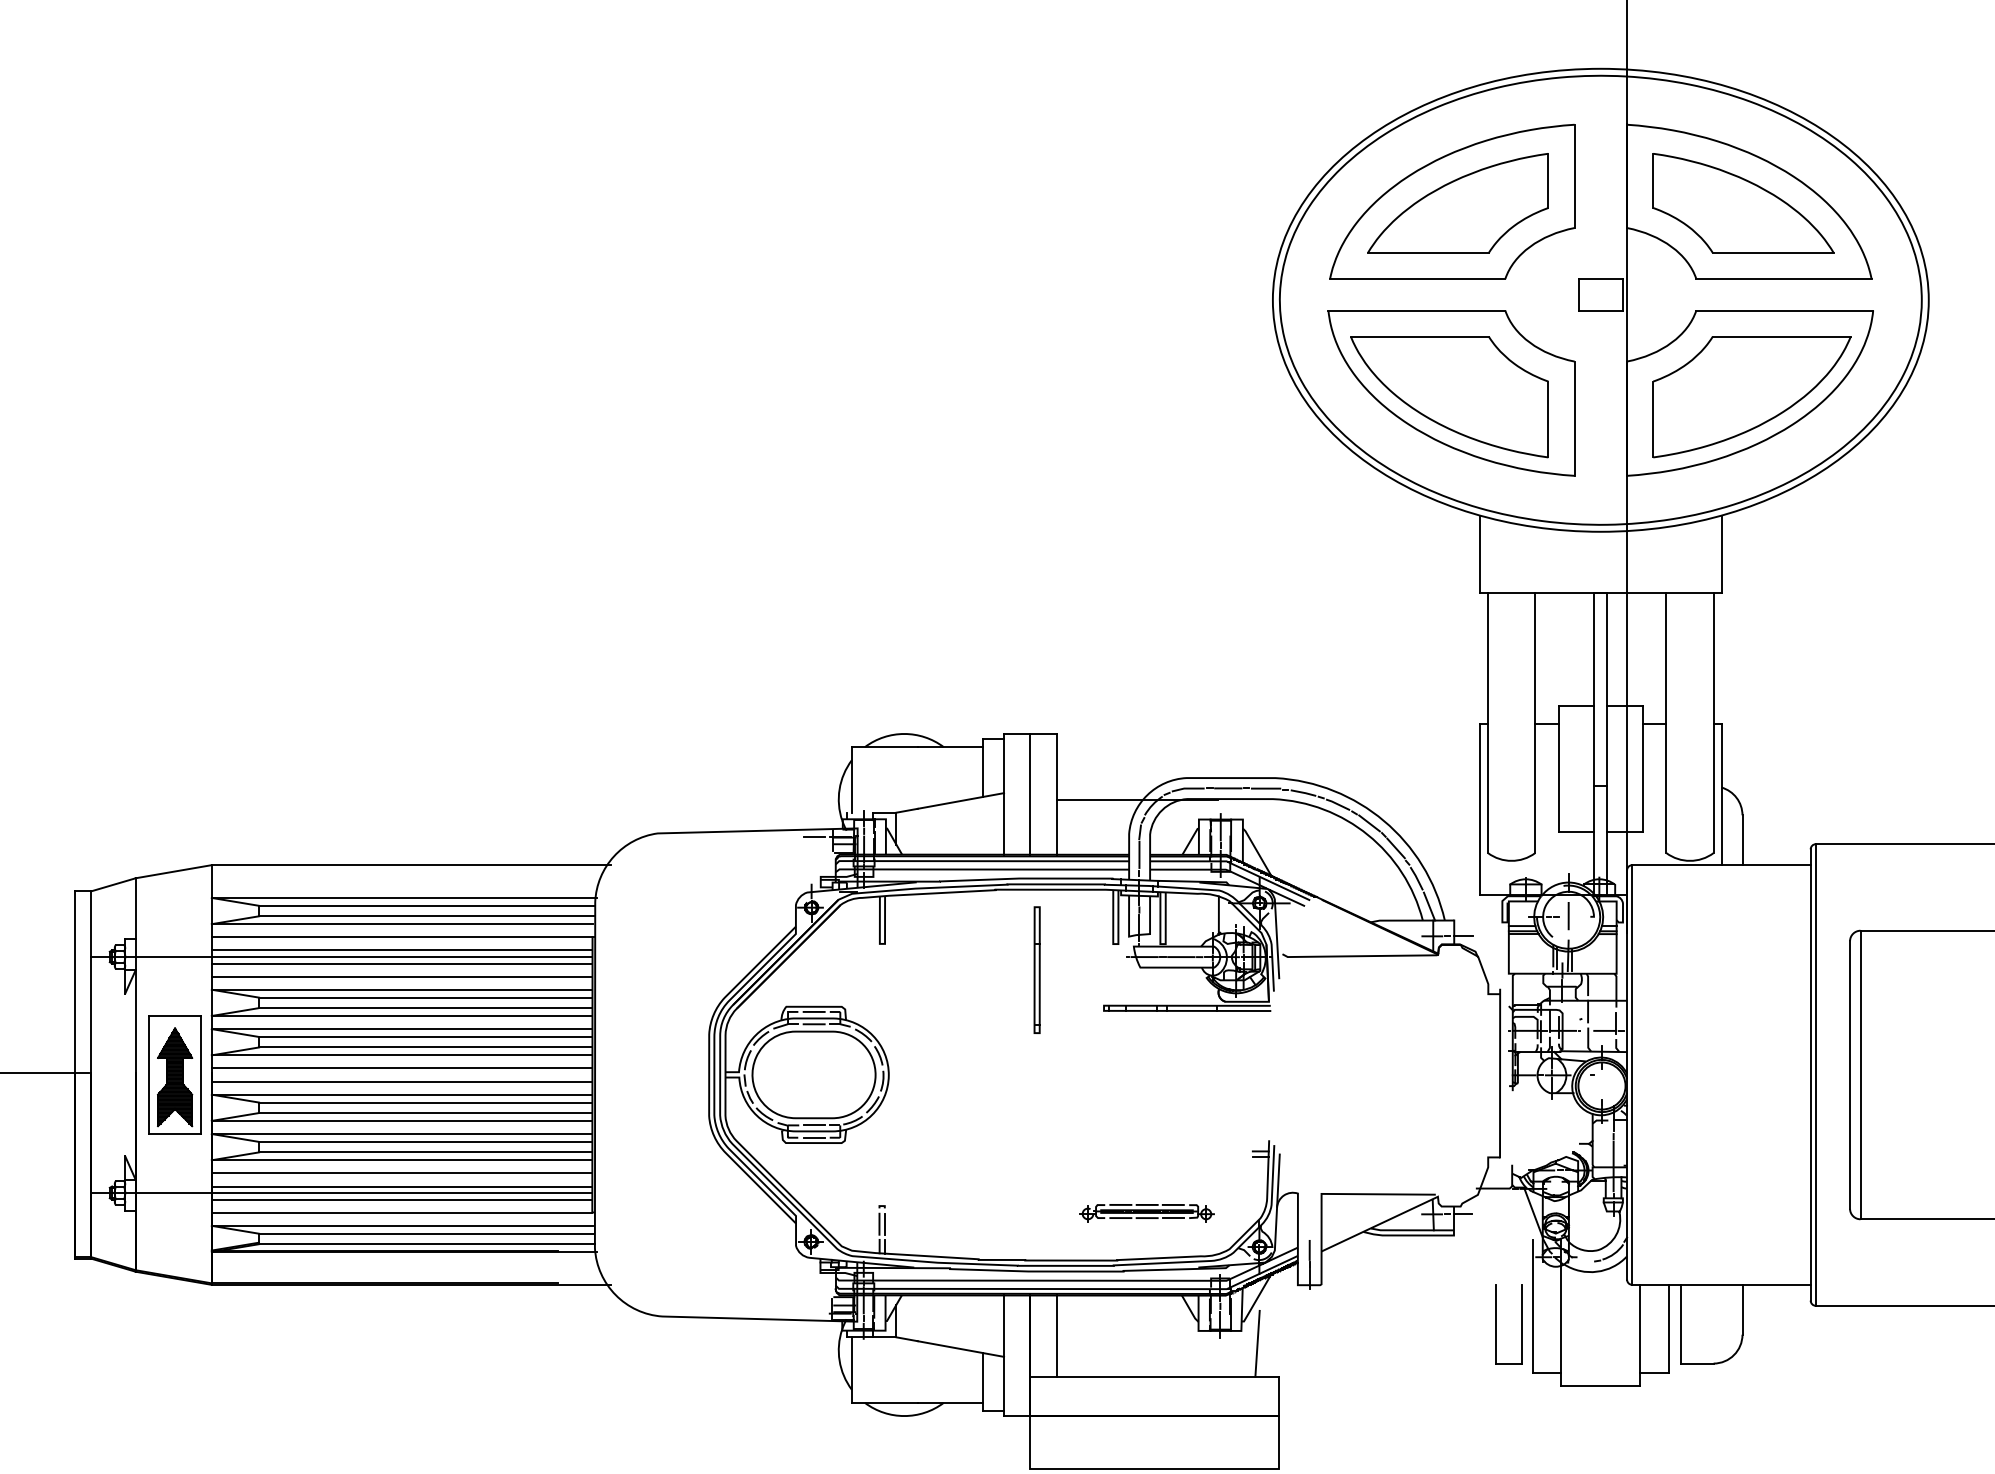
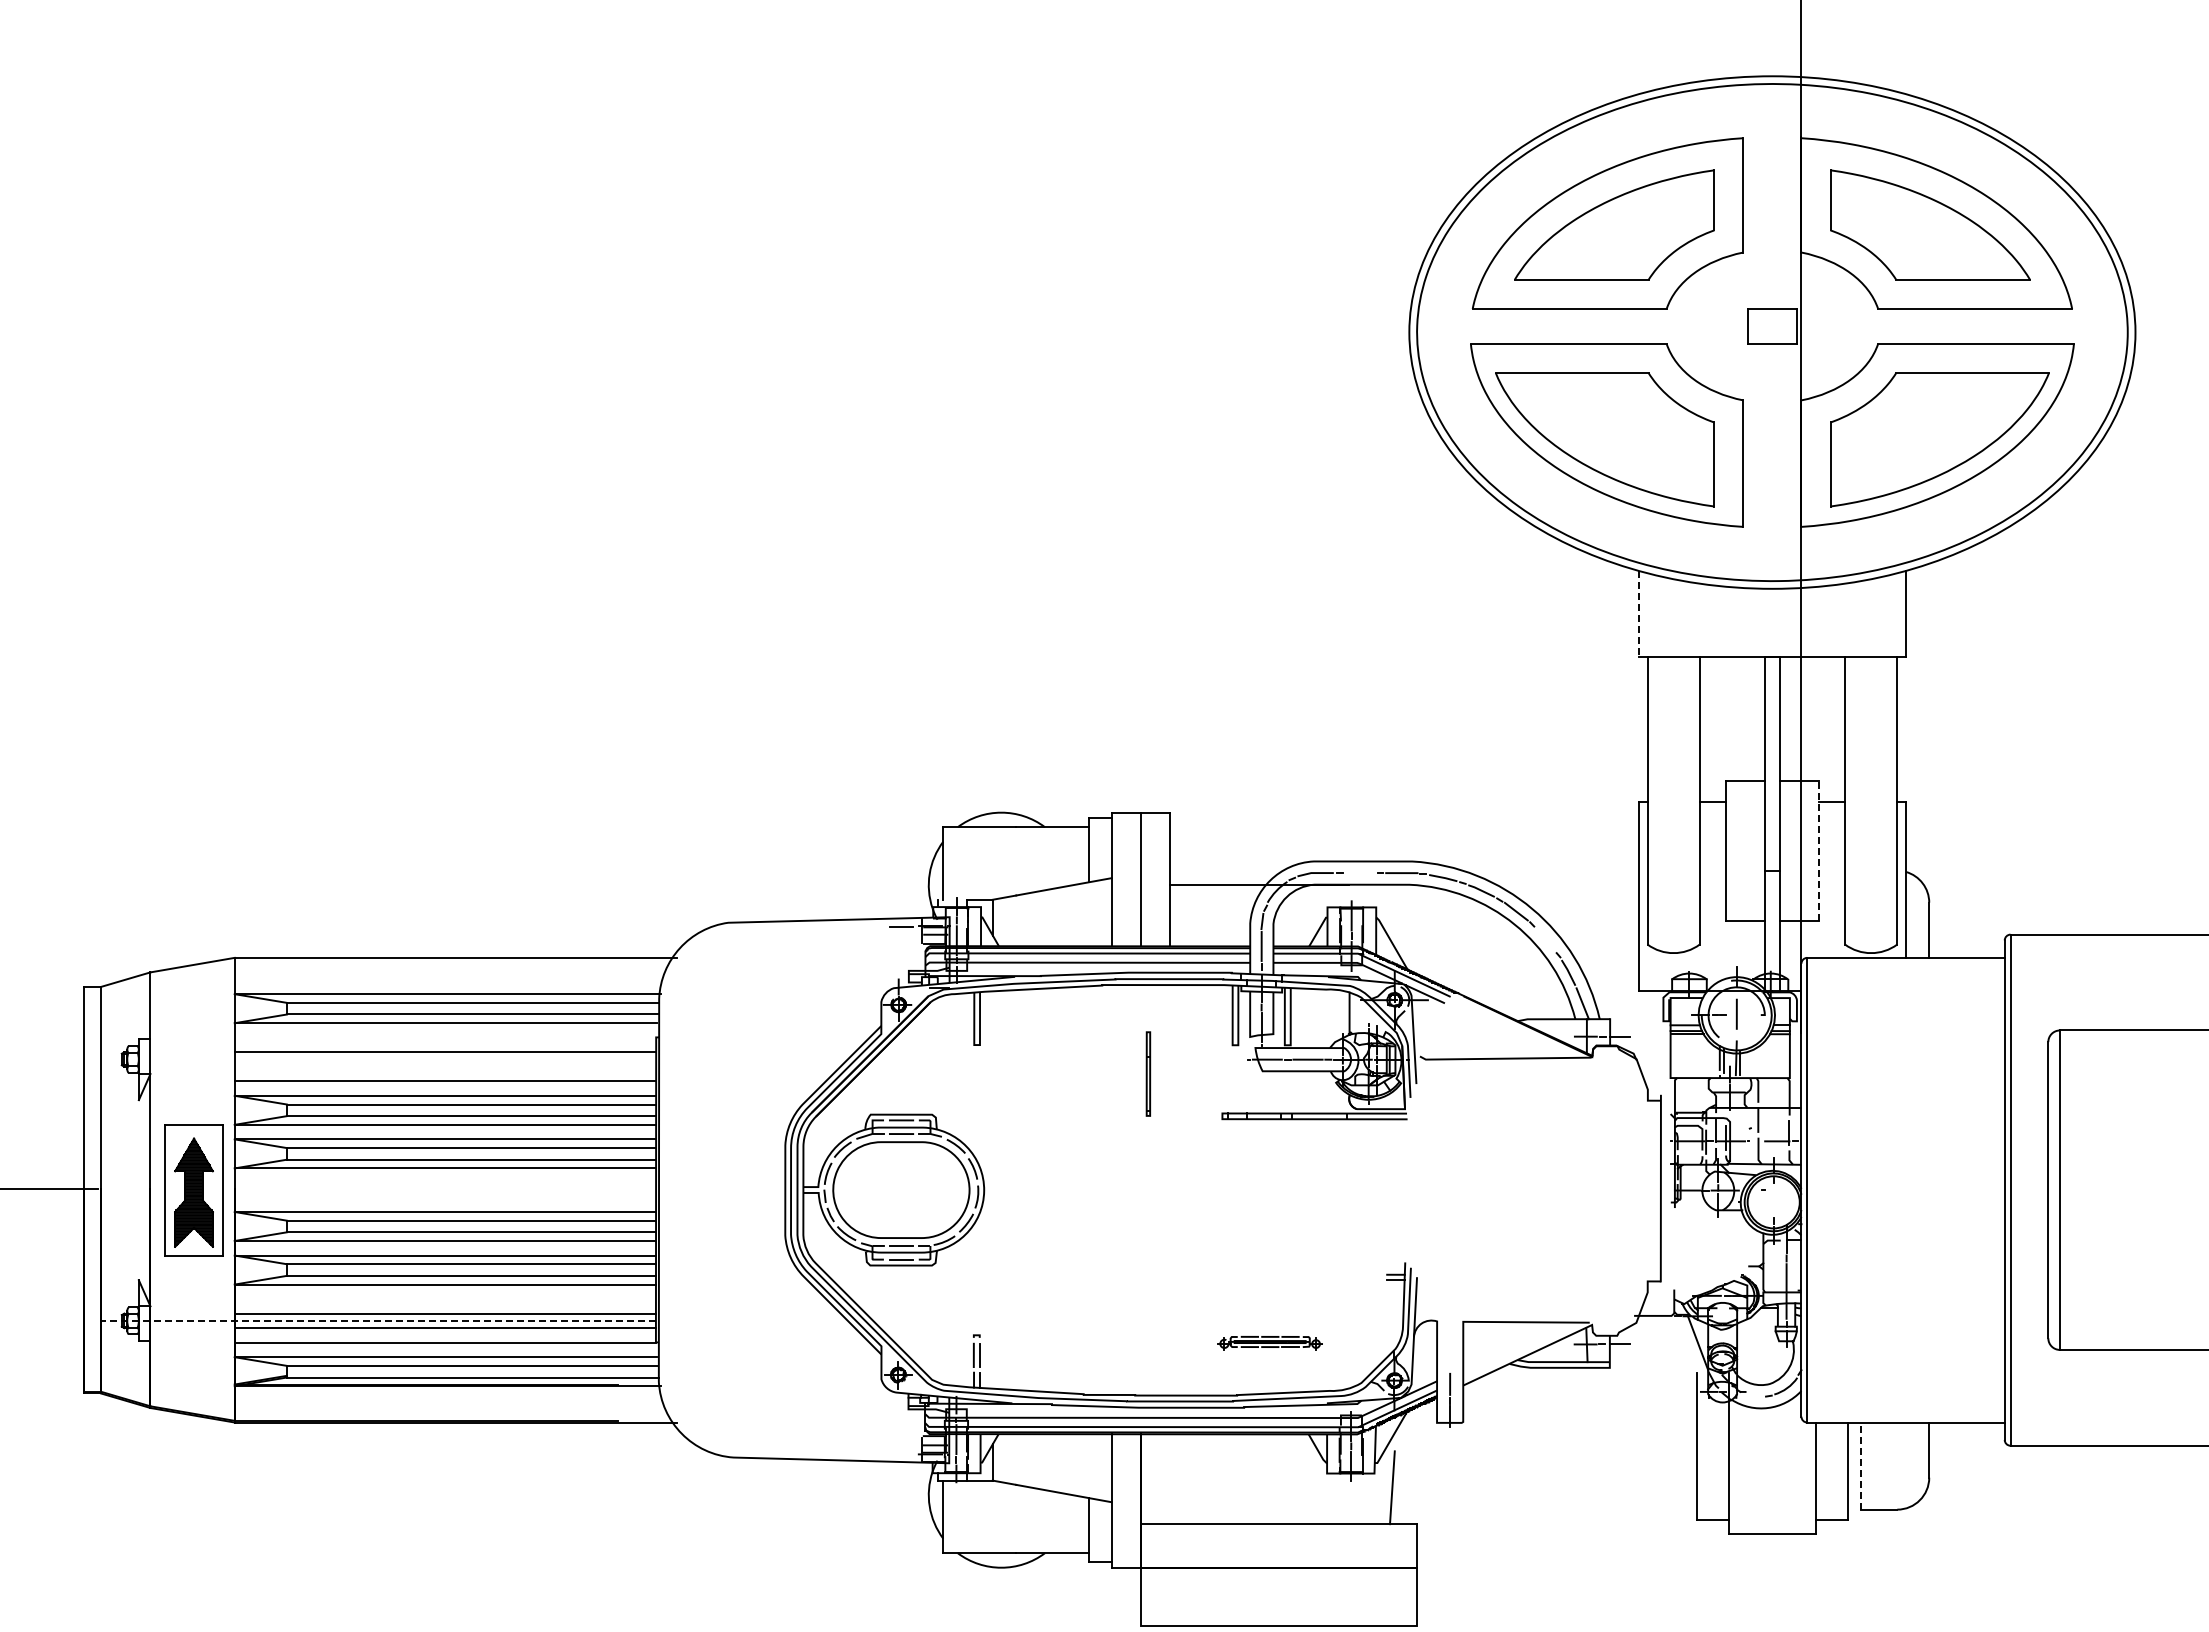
line: (1479, 554) -> (1638, 614), solid -> dashed
line: (1642, 769) -> (1818, 851), solid -> dashed
line: (1227, 788) -> (1359, 872), removed
line: (1395, 848) -> (1545, 939), removed
line: (401, 937) -> (444, 1037), removed
line: (341, 956) -> (378, 1059), removed
line: (401, 963) -> (444, 1066), removed
part: (1037, 969) -> (1148, 1073), size x0.6
line: (402, 1068) -> (445, 1182), removed
line: (402, 1081) -> (445, 1197), removed
line: (401, 1173) -> (444, 1299), removed
line: (341, 1192) -> (378, 1320), solid -> dashed
part: (1147, 1213) -> (1270, 1343), size x0.7
part: (1496, 1324) -> (1656, 1466), removed
line: (1680, 1324) -> (1860, 1466), solid -> dashed
line: (1056, 1336) -> (1169, 1479), removed

